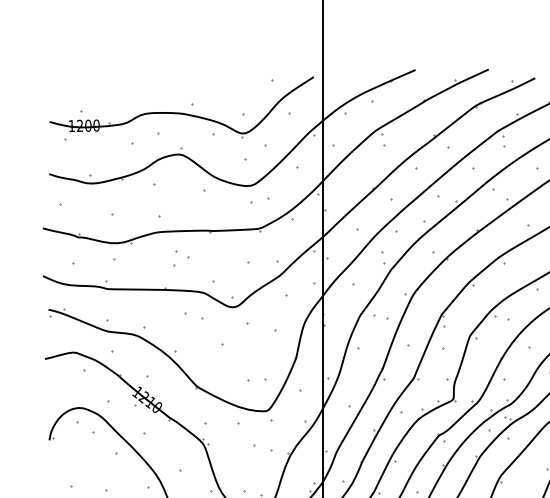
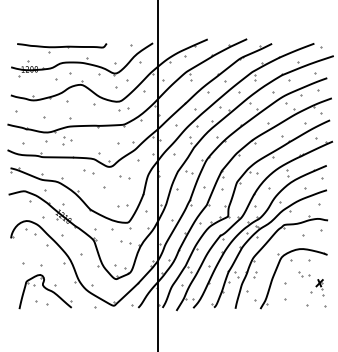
part: (145, 86) -> (62, 48), added
part: (182, 258) -> (67, 140), moved
part: (260, 326) -> (124, 177), size x0.62

